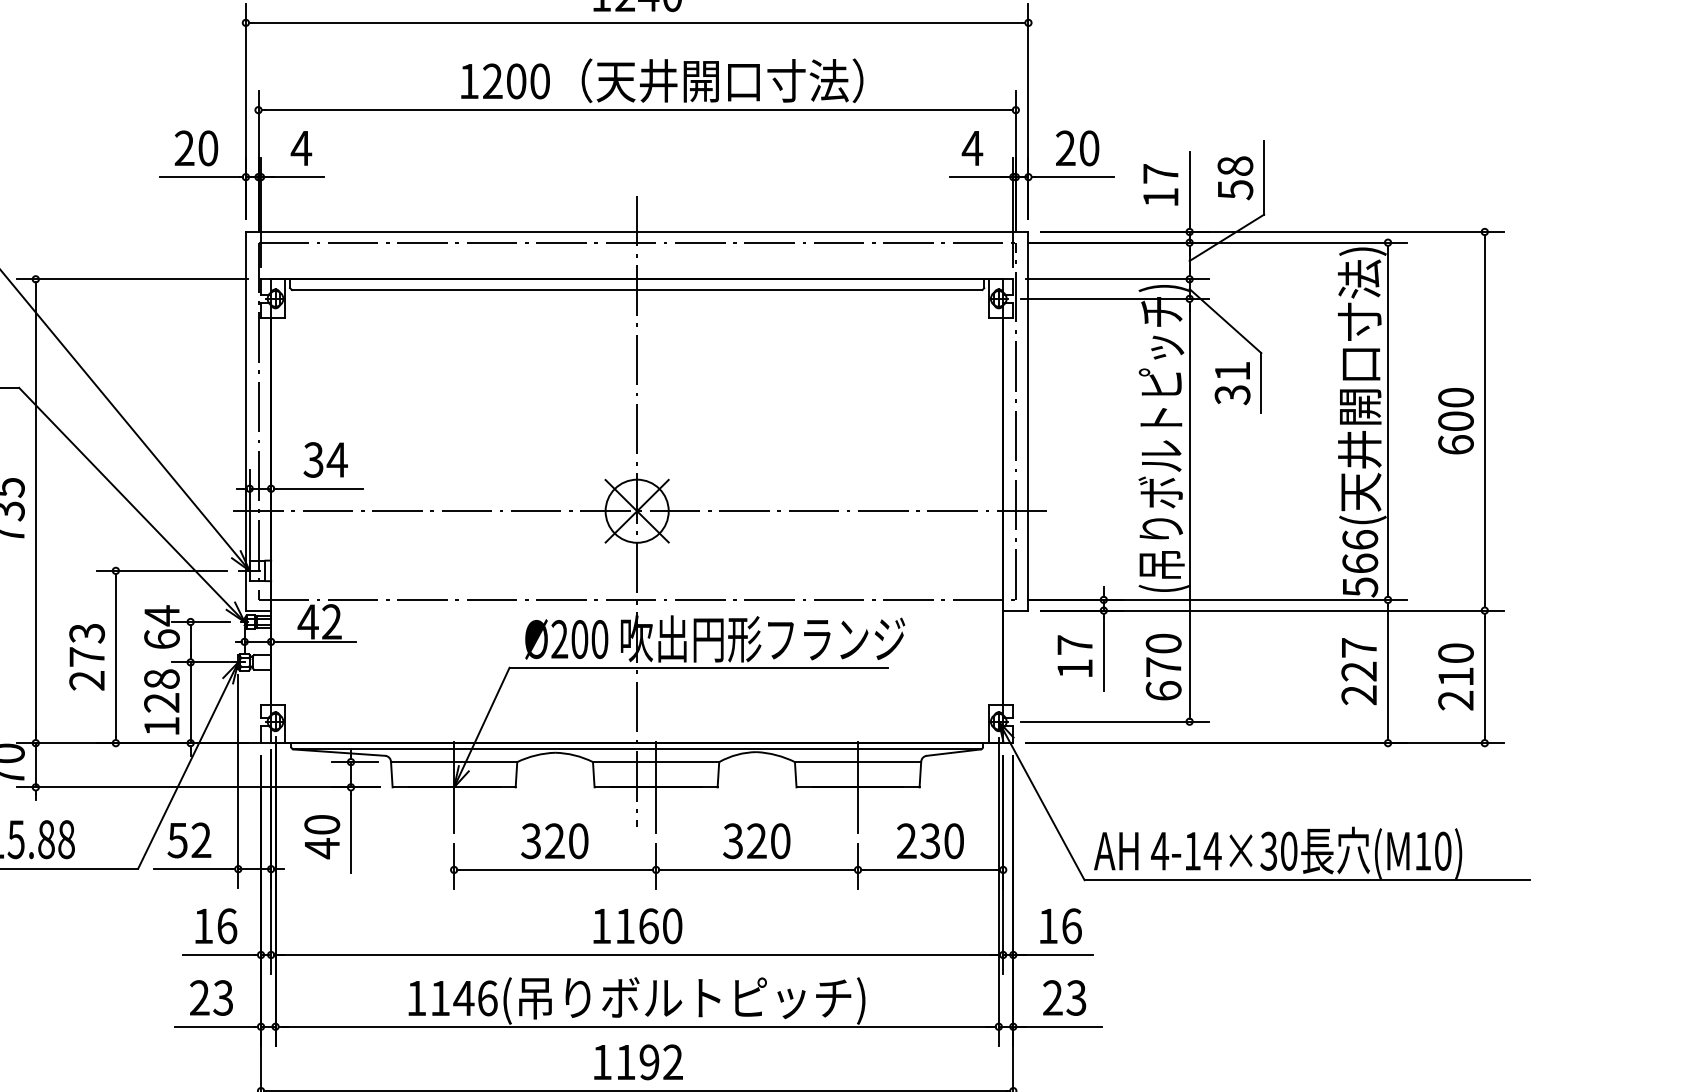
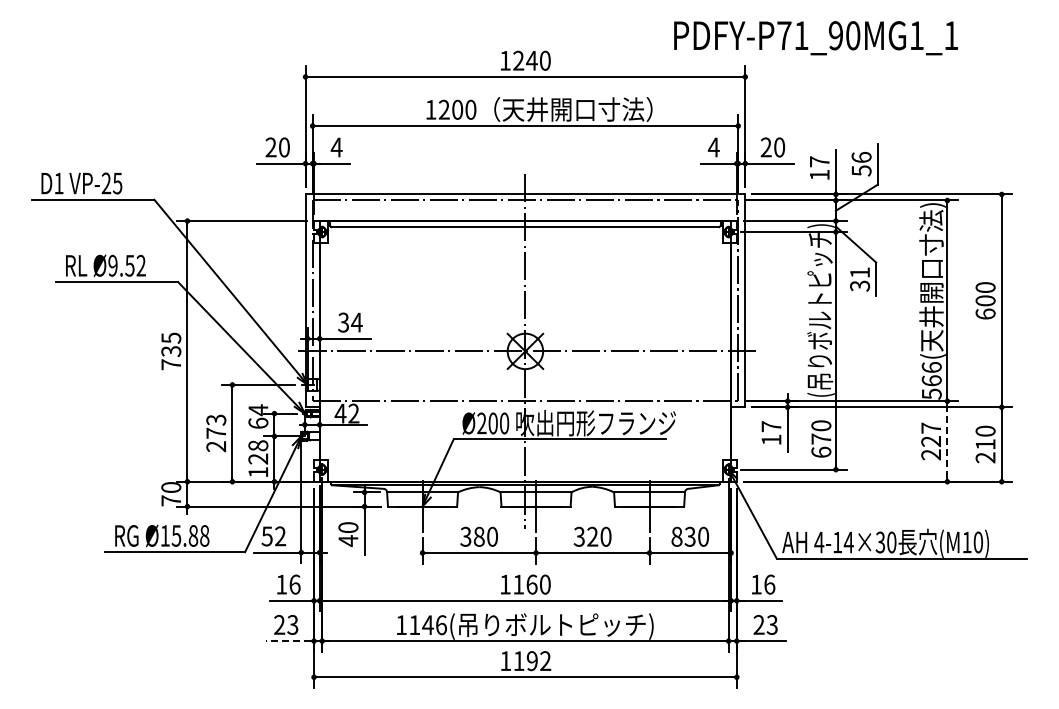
text: (1235, 164) -> (861, 156), 58 -> 56
line: (1388, 671) -> (947, 441), solid -> dashed
text: (553, 840) -> (478, 536), 320 -> 380
text: (905, 840) -> (676, 536), 230 -> 830
line: (213, 1027) -> (287, 641), solid -> dashed

